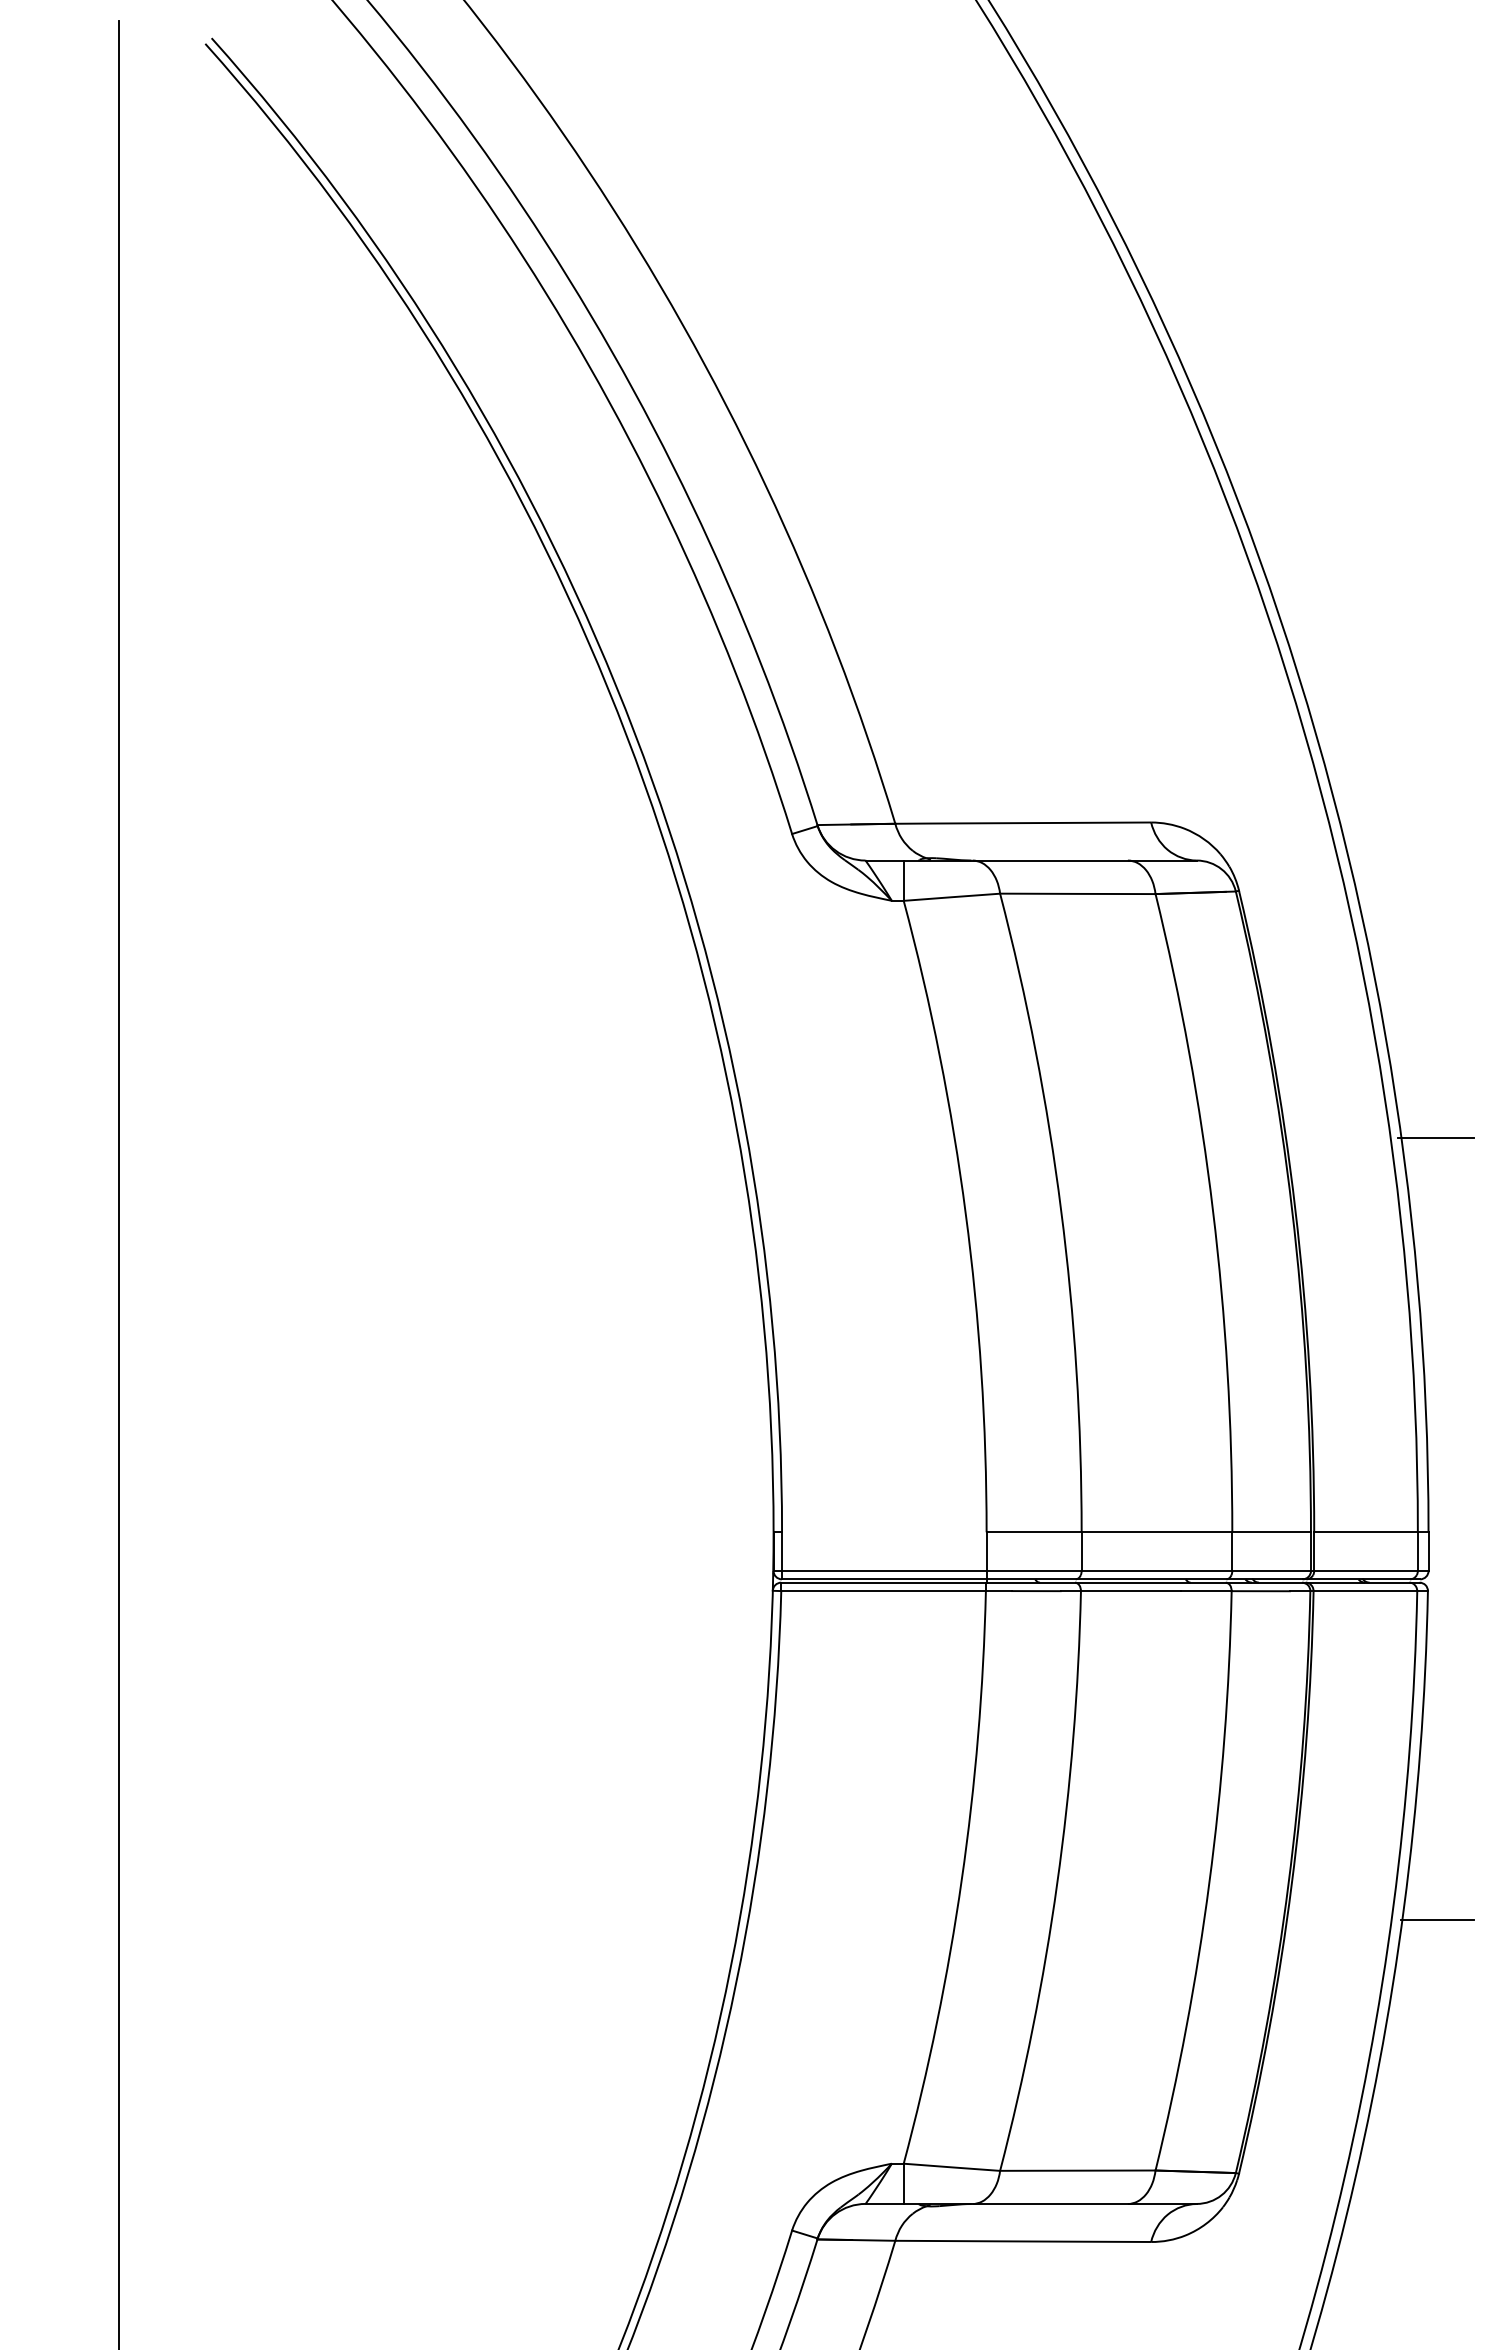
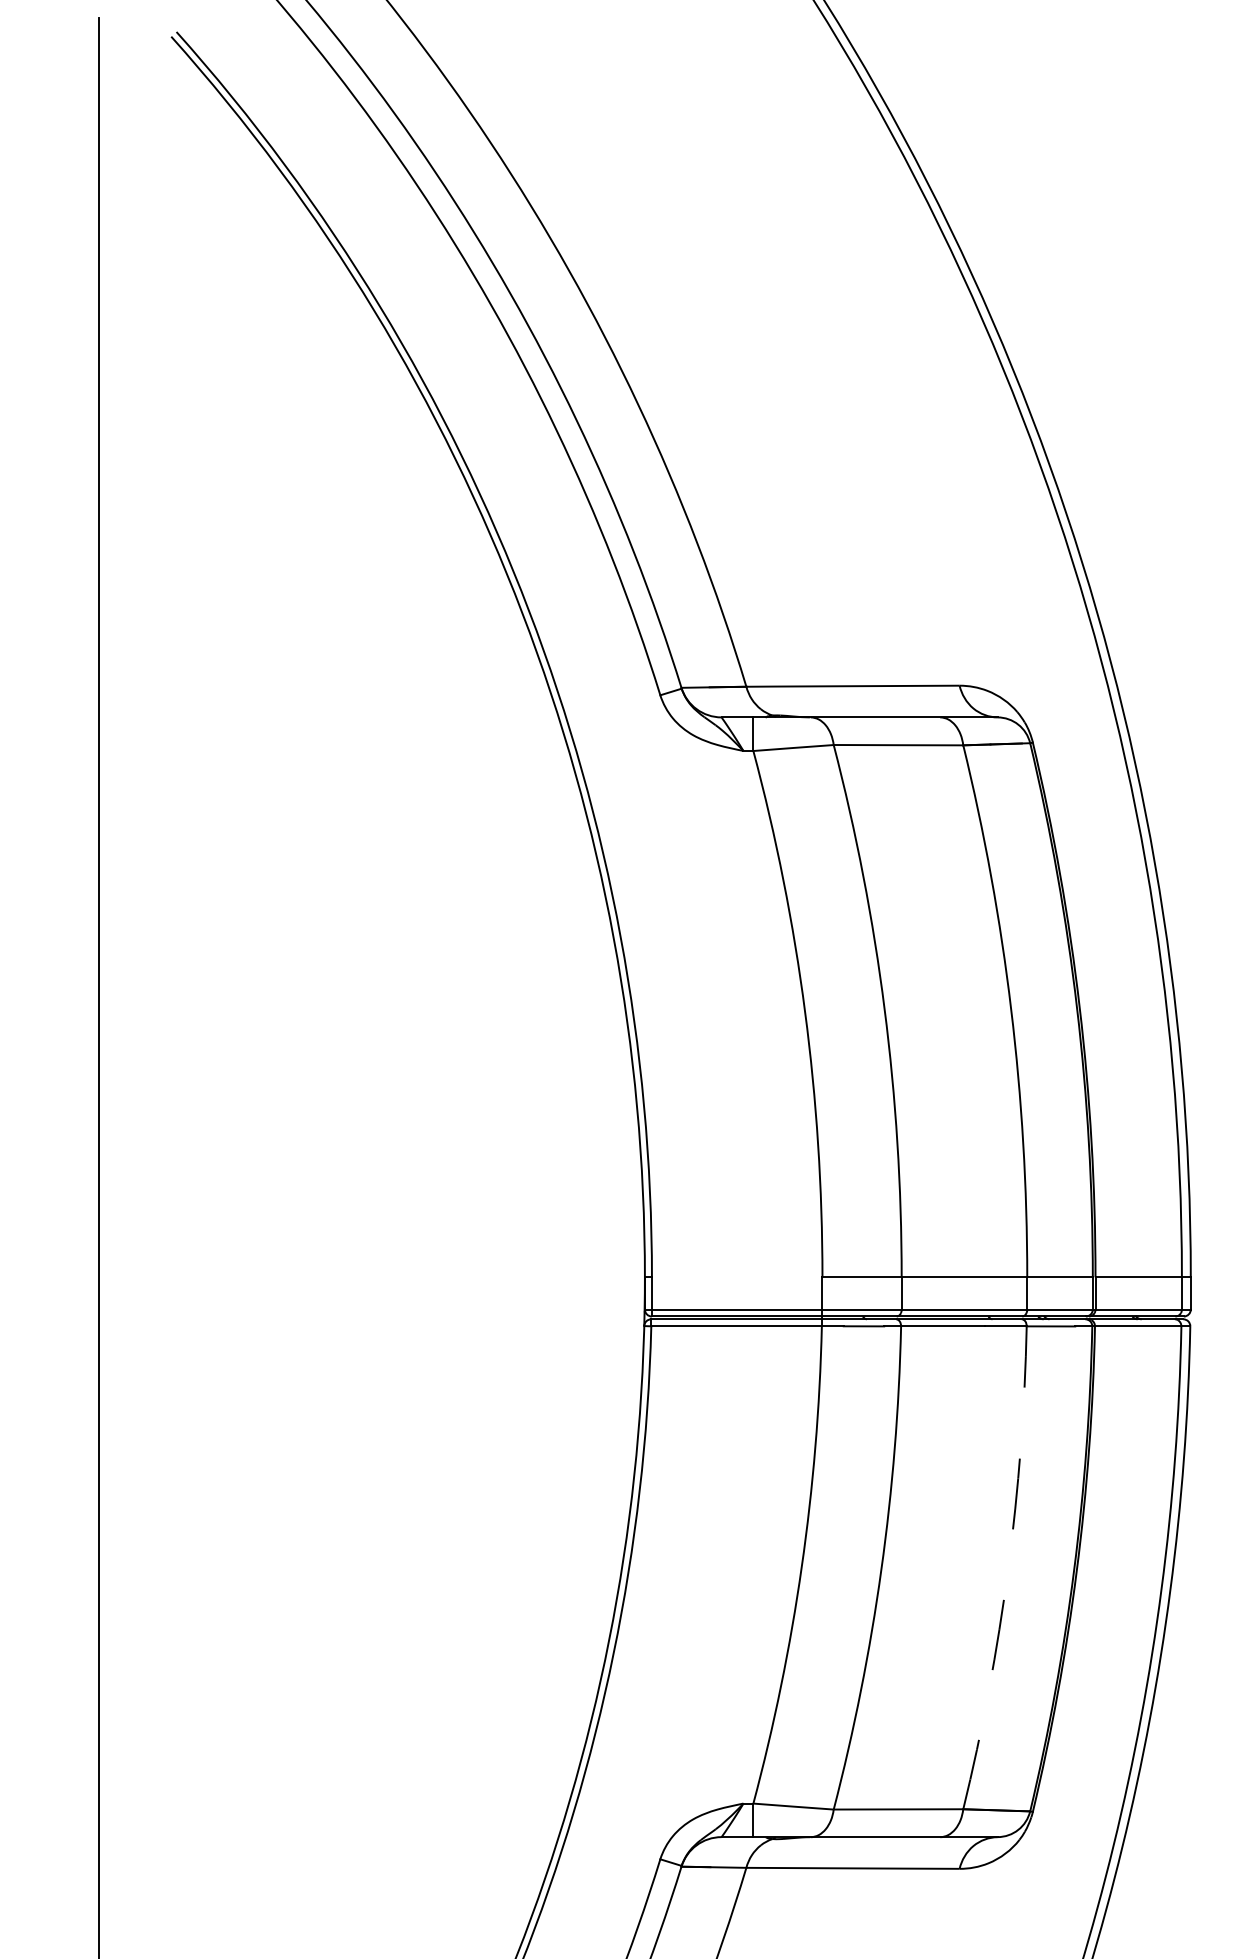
line: (1435, 1137) -> (1196, 948), removed
arc: (1209, 1882) -> (1008, 1569), solid -> dashed
line: (1436, 1920) -> (1197, 1600), removed

